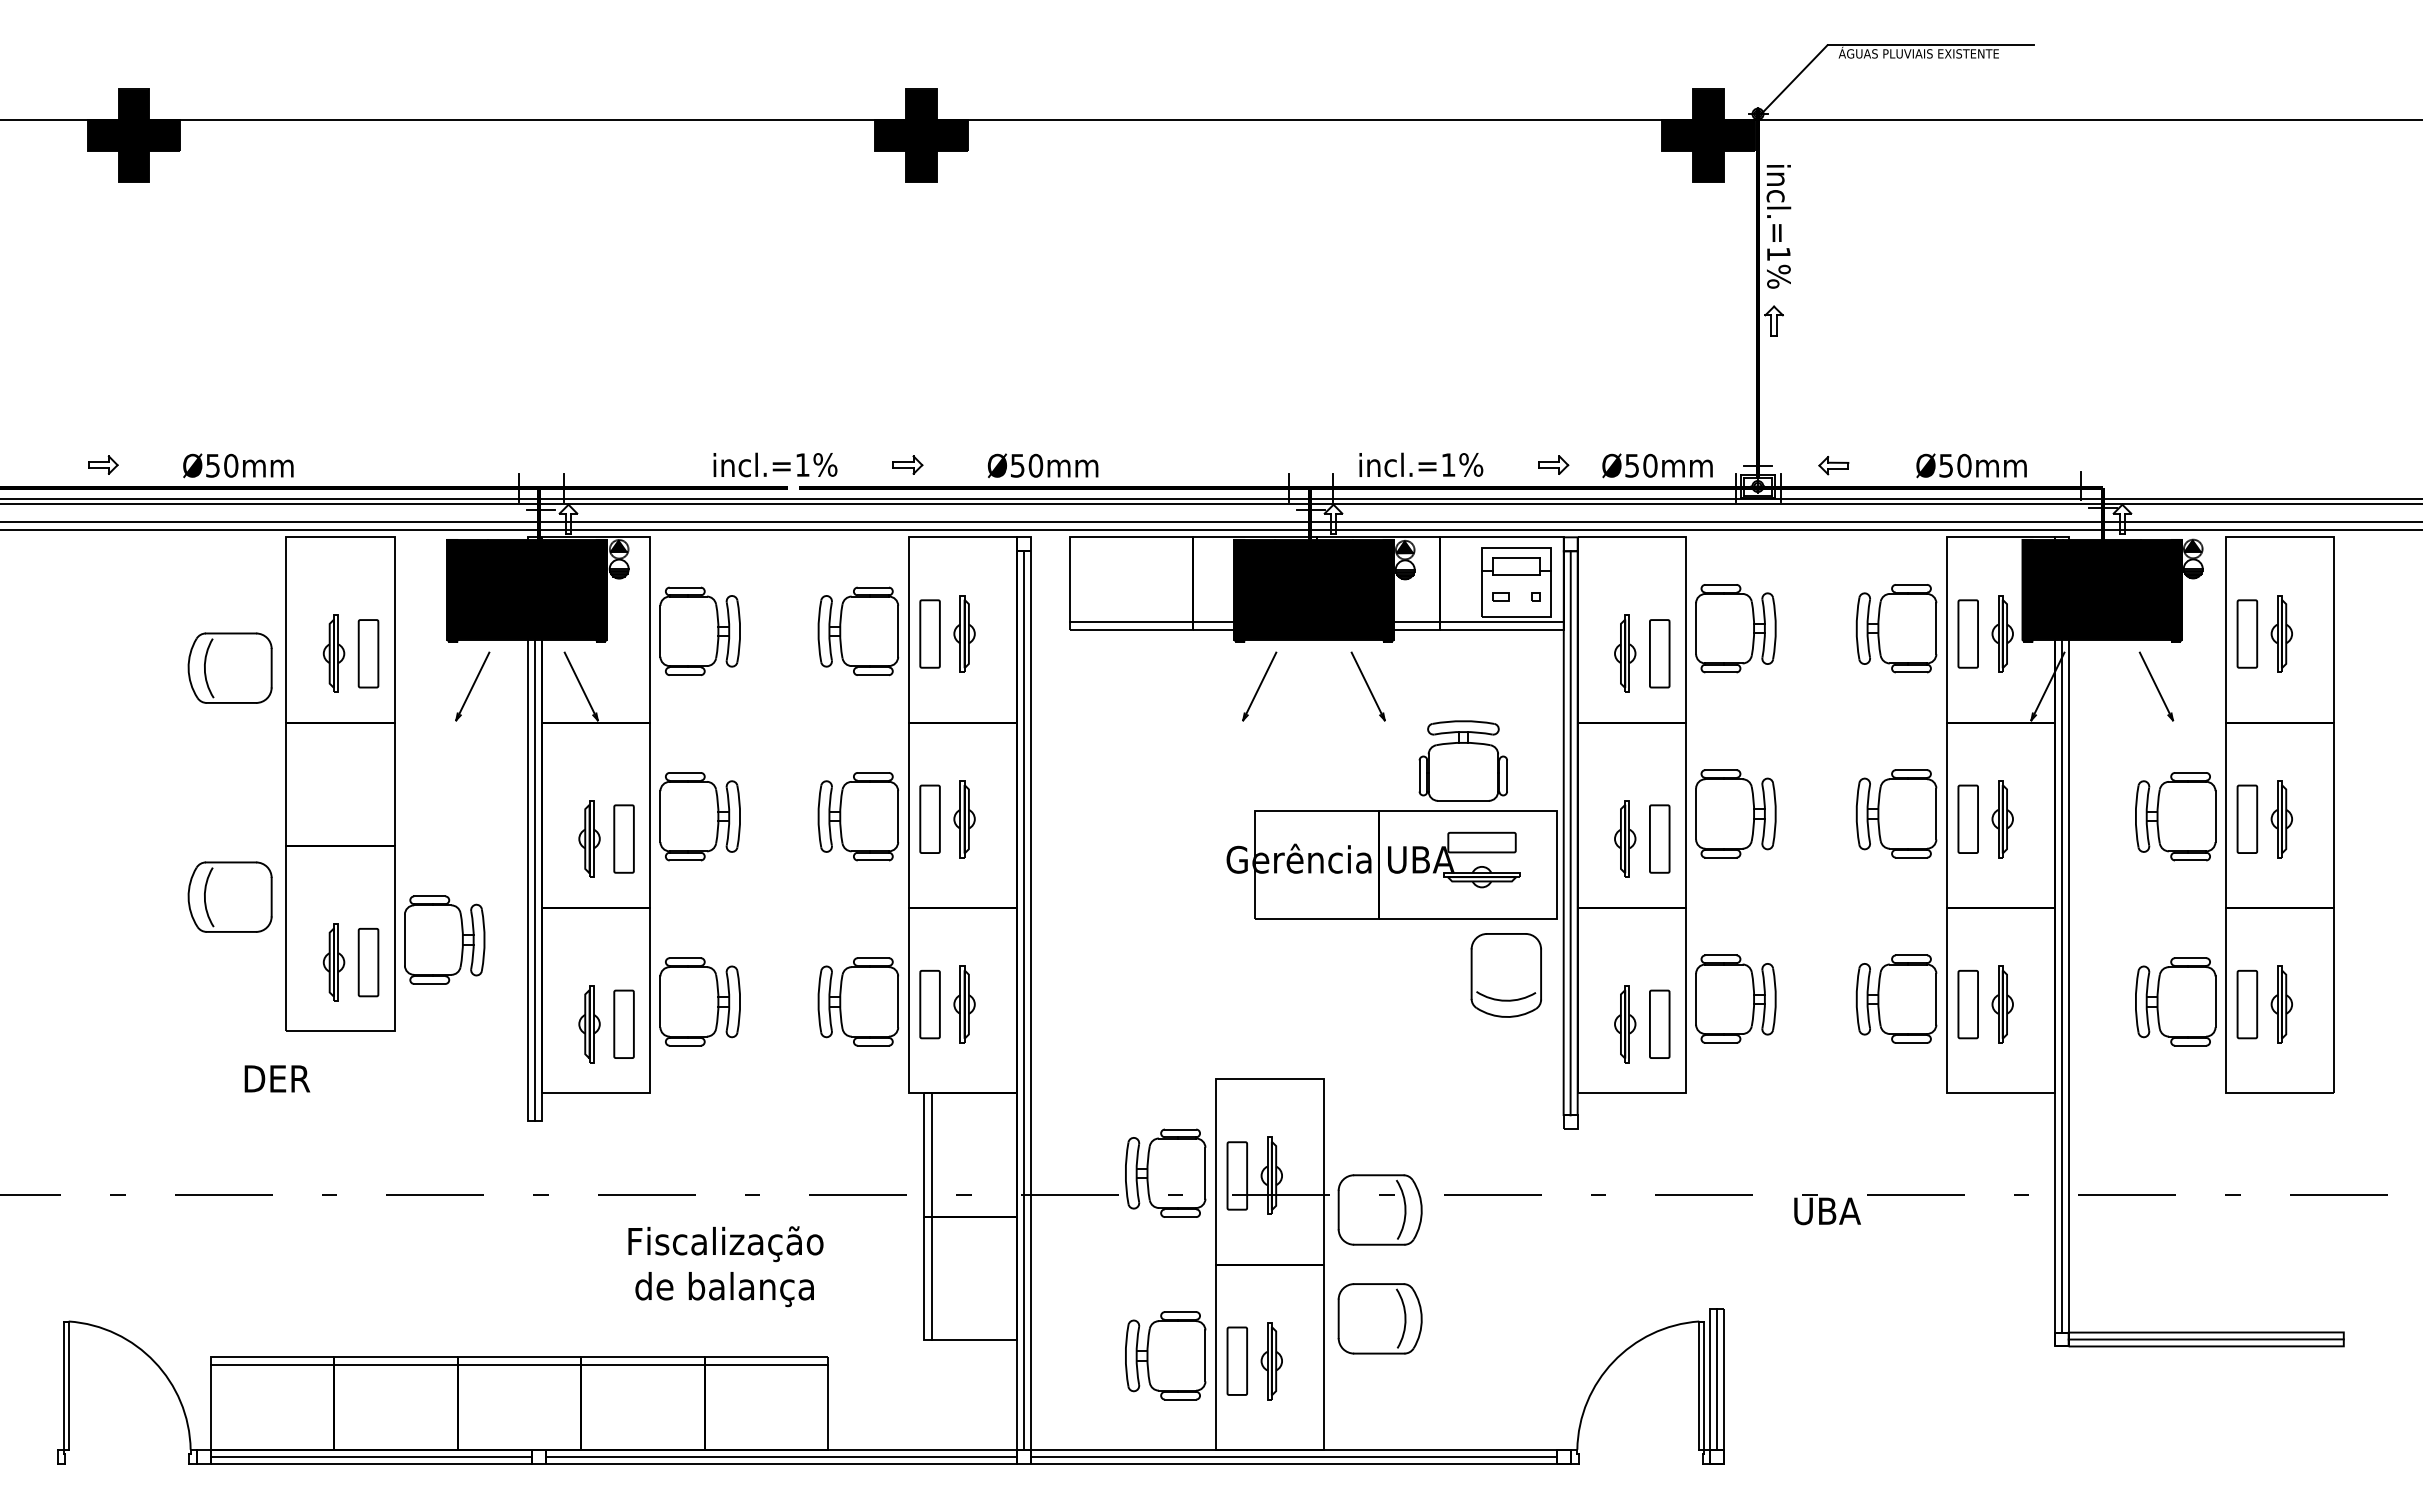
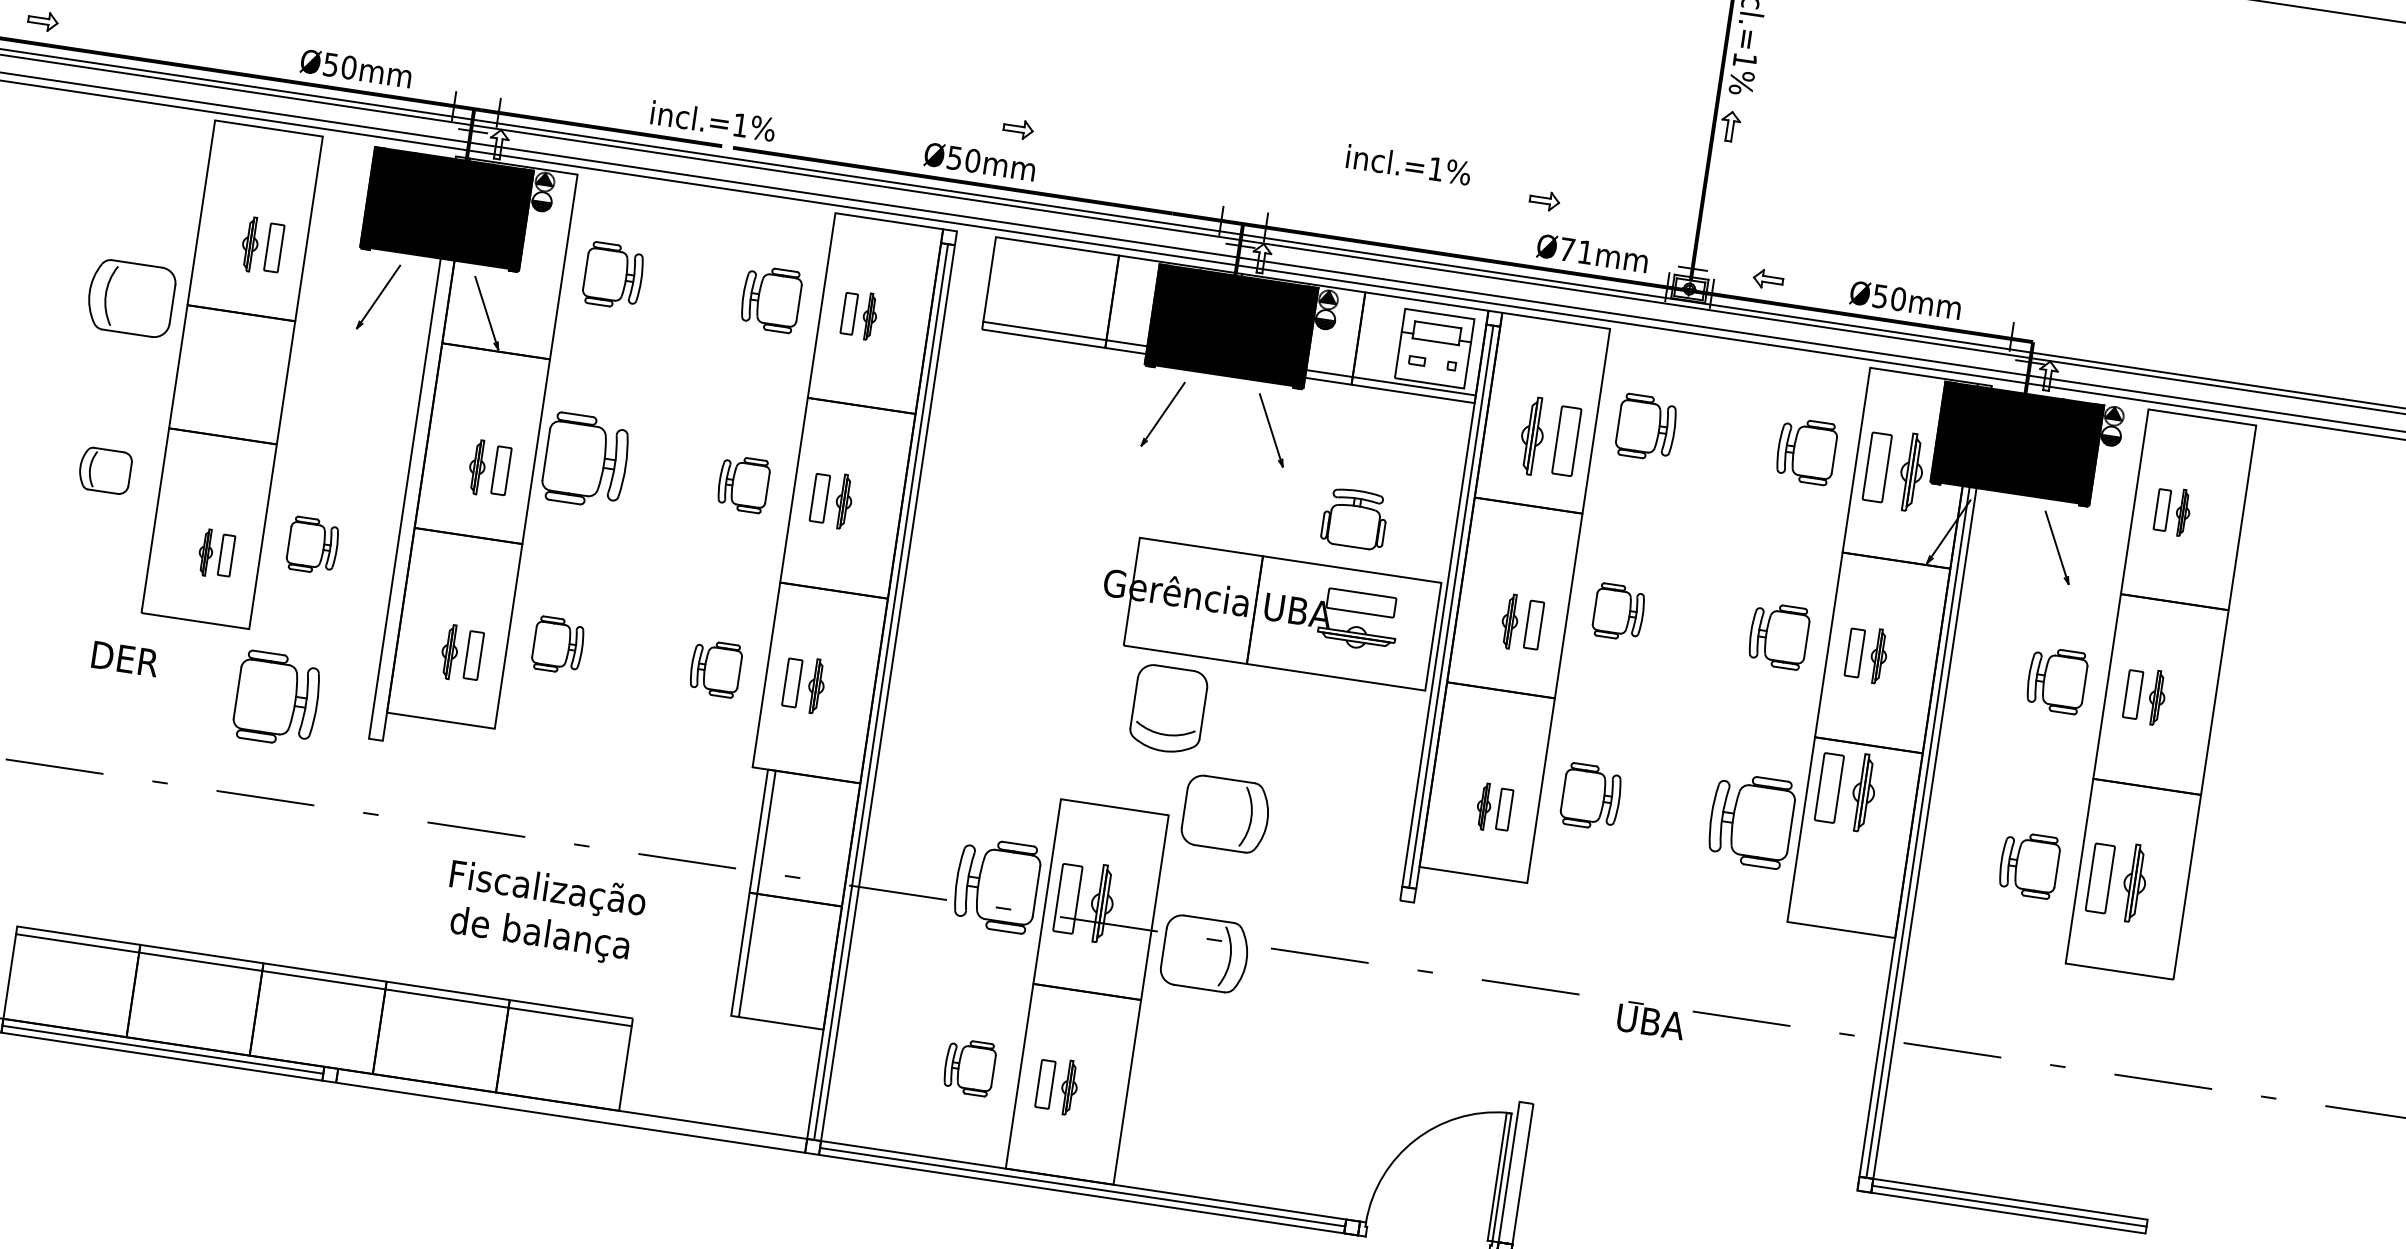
part: (907, 464) -> (1018, 128), moved
text: (1421, 464) -> (1409, 164), moved
part: (1553, 464) -> (1544, 200), moved
text: (238, 465) -> (356, 68), moved
text: (1641, 465) -> (1576, 250), Ø50mm -> Ø71mm
part: (1735, 628) -> (1646, 427), size x0.7
part: (1896, 628) -> (1806, 451), size x0.7
part: (699, 630) -> (612, 274), size x0.7
part: (858, 630) -> (771, 298), size x0.7
part: (947, 633) -> (859, 314), size x0.6
part: (2264, 633) -> (2172, 511), size x0.6
part: (350, 653) -> (261, 245), size x0.7
part: (229, 667) -> (130, 297), moved
part: (1462, 760) -> (1354, 518), size x0.7
part: (1735, 813) -> (1618, 611), size x0.6
part: (1896, 813) -> (1779, 635), size x0.7
part: (858, 816) -> (743, 484), size x0.6
part: (2175, 816) -> (2056, 680), size x0.7
part: (947, 819) -> (832, 500), size x0.7
part: (1985, 819) -> (1866, 654), size x0.7
part: (2264, 819) -> (2145, 696), size x0.7
line: (535, 836) -> (418, 455), removed
part: (606, 838) -> (489, 468), size x0.7
part: (1642, 838) -> (1522, 622), size x0.7
part: (229, 896) -> (104, 470), size x0.6
part: (444, 939) -> (312, 544), size x0.6
part: (350, 962) -> (215, 553), size x0.6
part: (1505, 975) -> (1167, 709), moved
part: (1735, 998) -> (1590, 796), size x0.7
part: (699, 1001) -> (557, 644), size x0.6
part: (857, 1001) -> (715, 668), size x0.6
part: (2175, 1001) -> (2029, 864), size x0.7
part: (947, 1004) -> (804, 684), size x0.7
part: (1985, 1004) -> (1846, 790), moved
part: (606, 1024) -> (461, 653), size x0.7
part: (1642, 1024) -> (1494, 808), size x0.6
part: (431, 1095) -> (276, 698), added
part: (1379, 1318) -> (1225, 813), moved
part: (1165, 1355) -> (969, 1067), size x0.6
part: (1254, 1361) -> (1057, 1086), size x0.7
line: (1717, 1378) -> (1516, 1172), removed
line: (781, 1456) -> (571, 1110), removed

